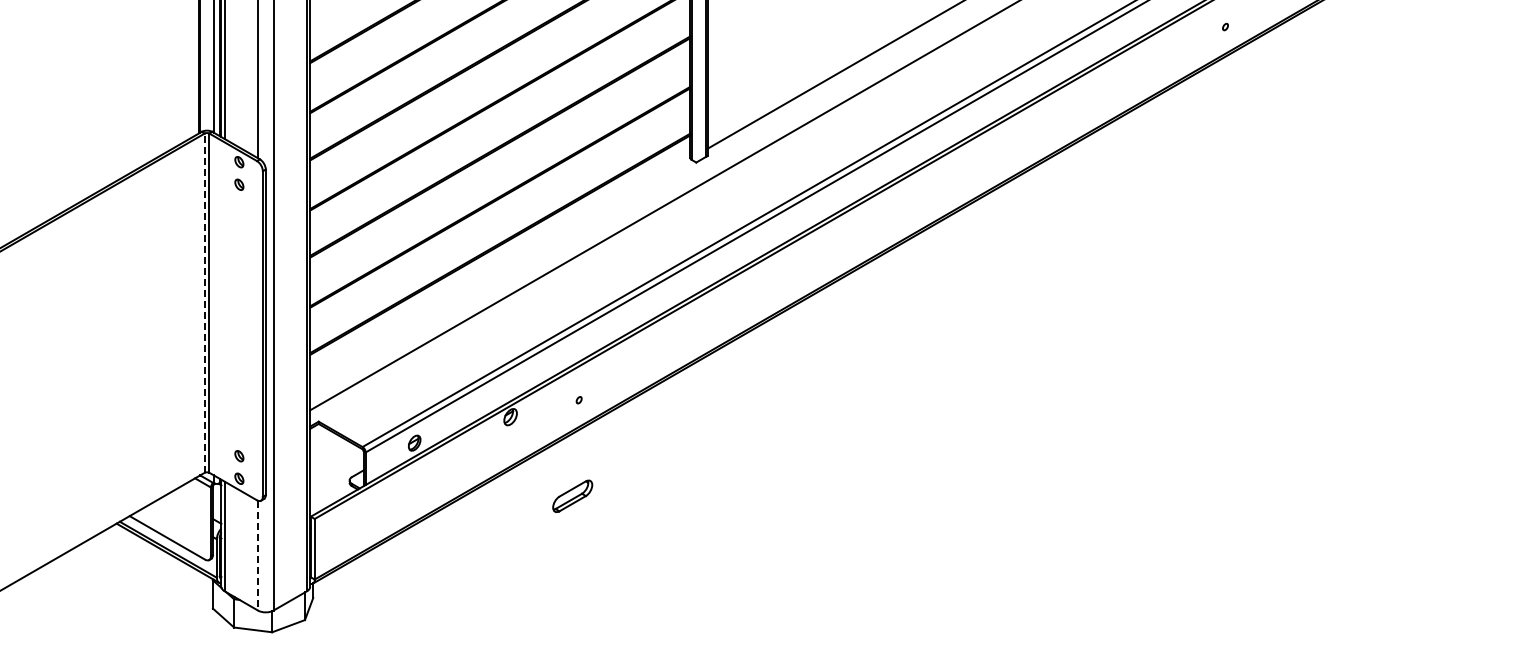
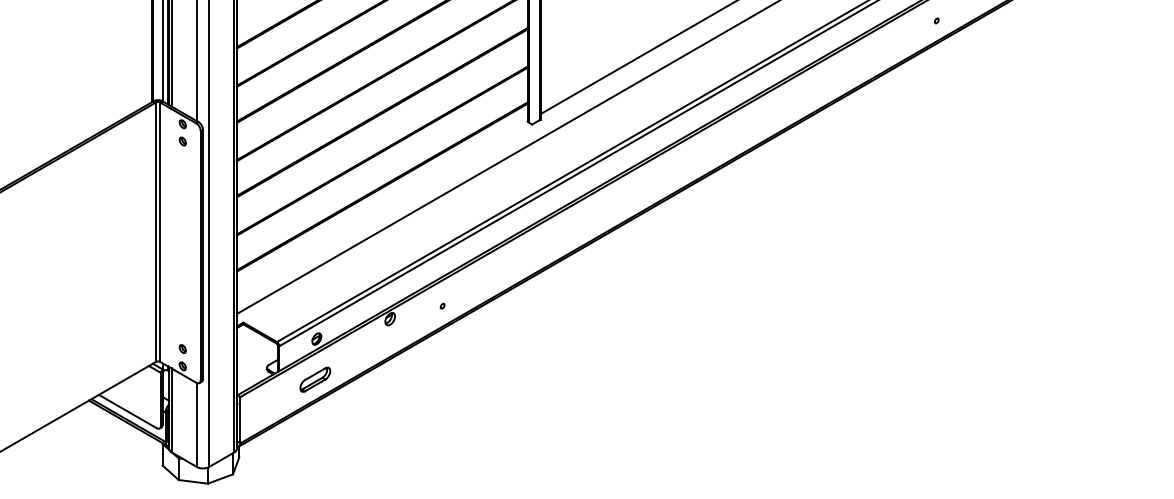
line: (204, 303) -> (156, 232), dashed -> solid
part: (572, 495) -> (315, 379), moved
line: (258, 555) -> (197, 424), dashed -> solid

